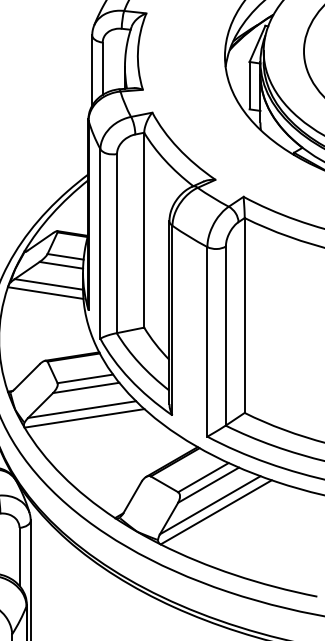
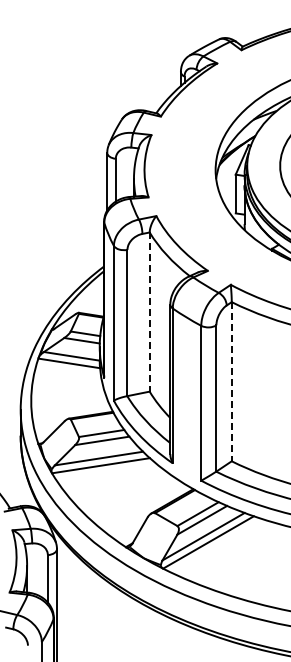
line: (143, 230) -> (149, 312), solid -> dashed
line: (244, 315) -> (231, 381), solid -> dashed

